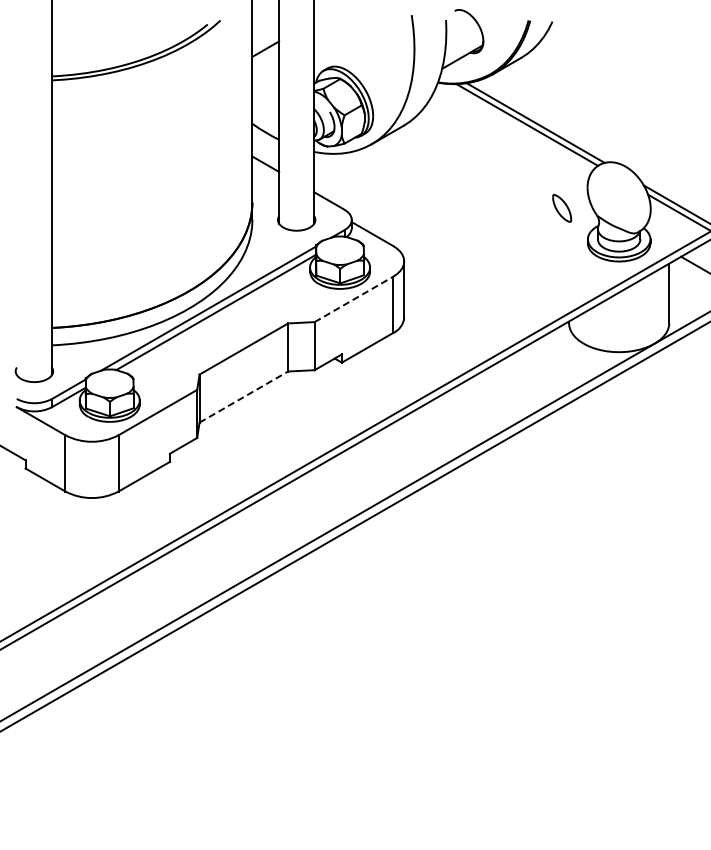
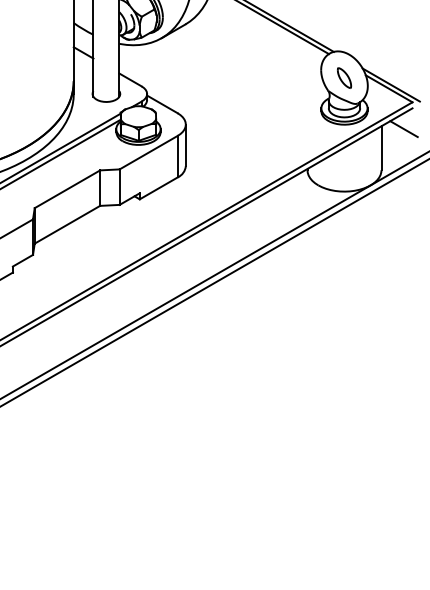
part: (562, 208) -> (344, 78), moved
line: (354, 299) -> (149, 152), dashed -> solid
line: (244, 396) -> (67, 224), dashed -> solid

